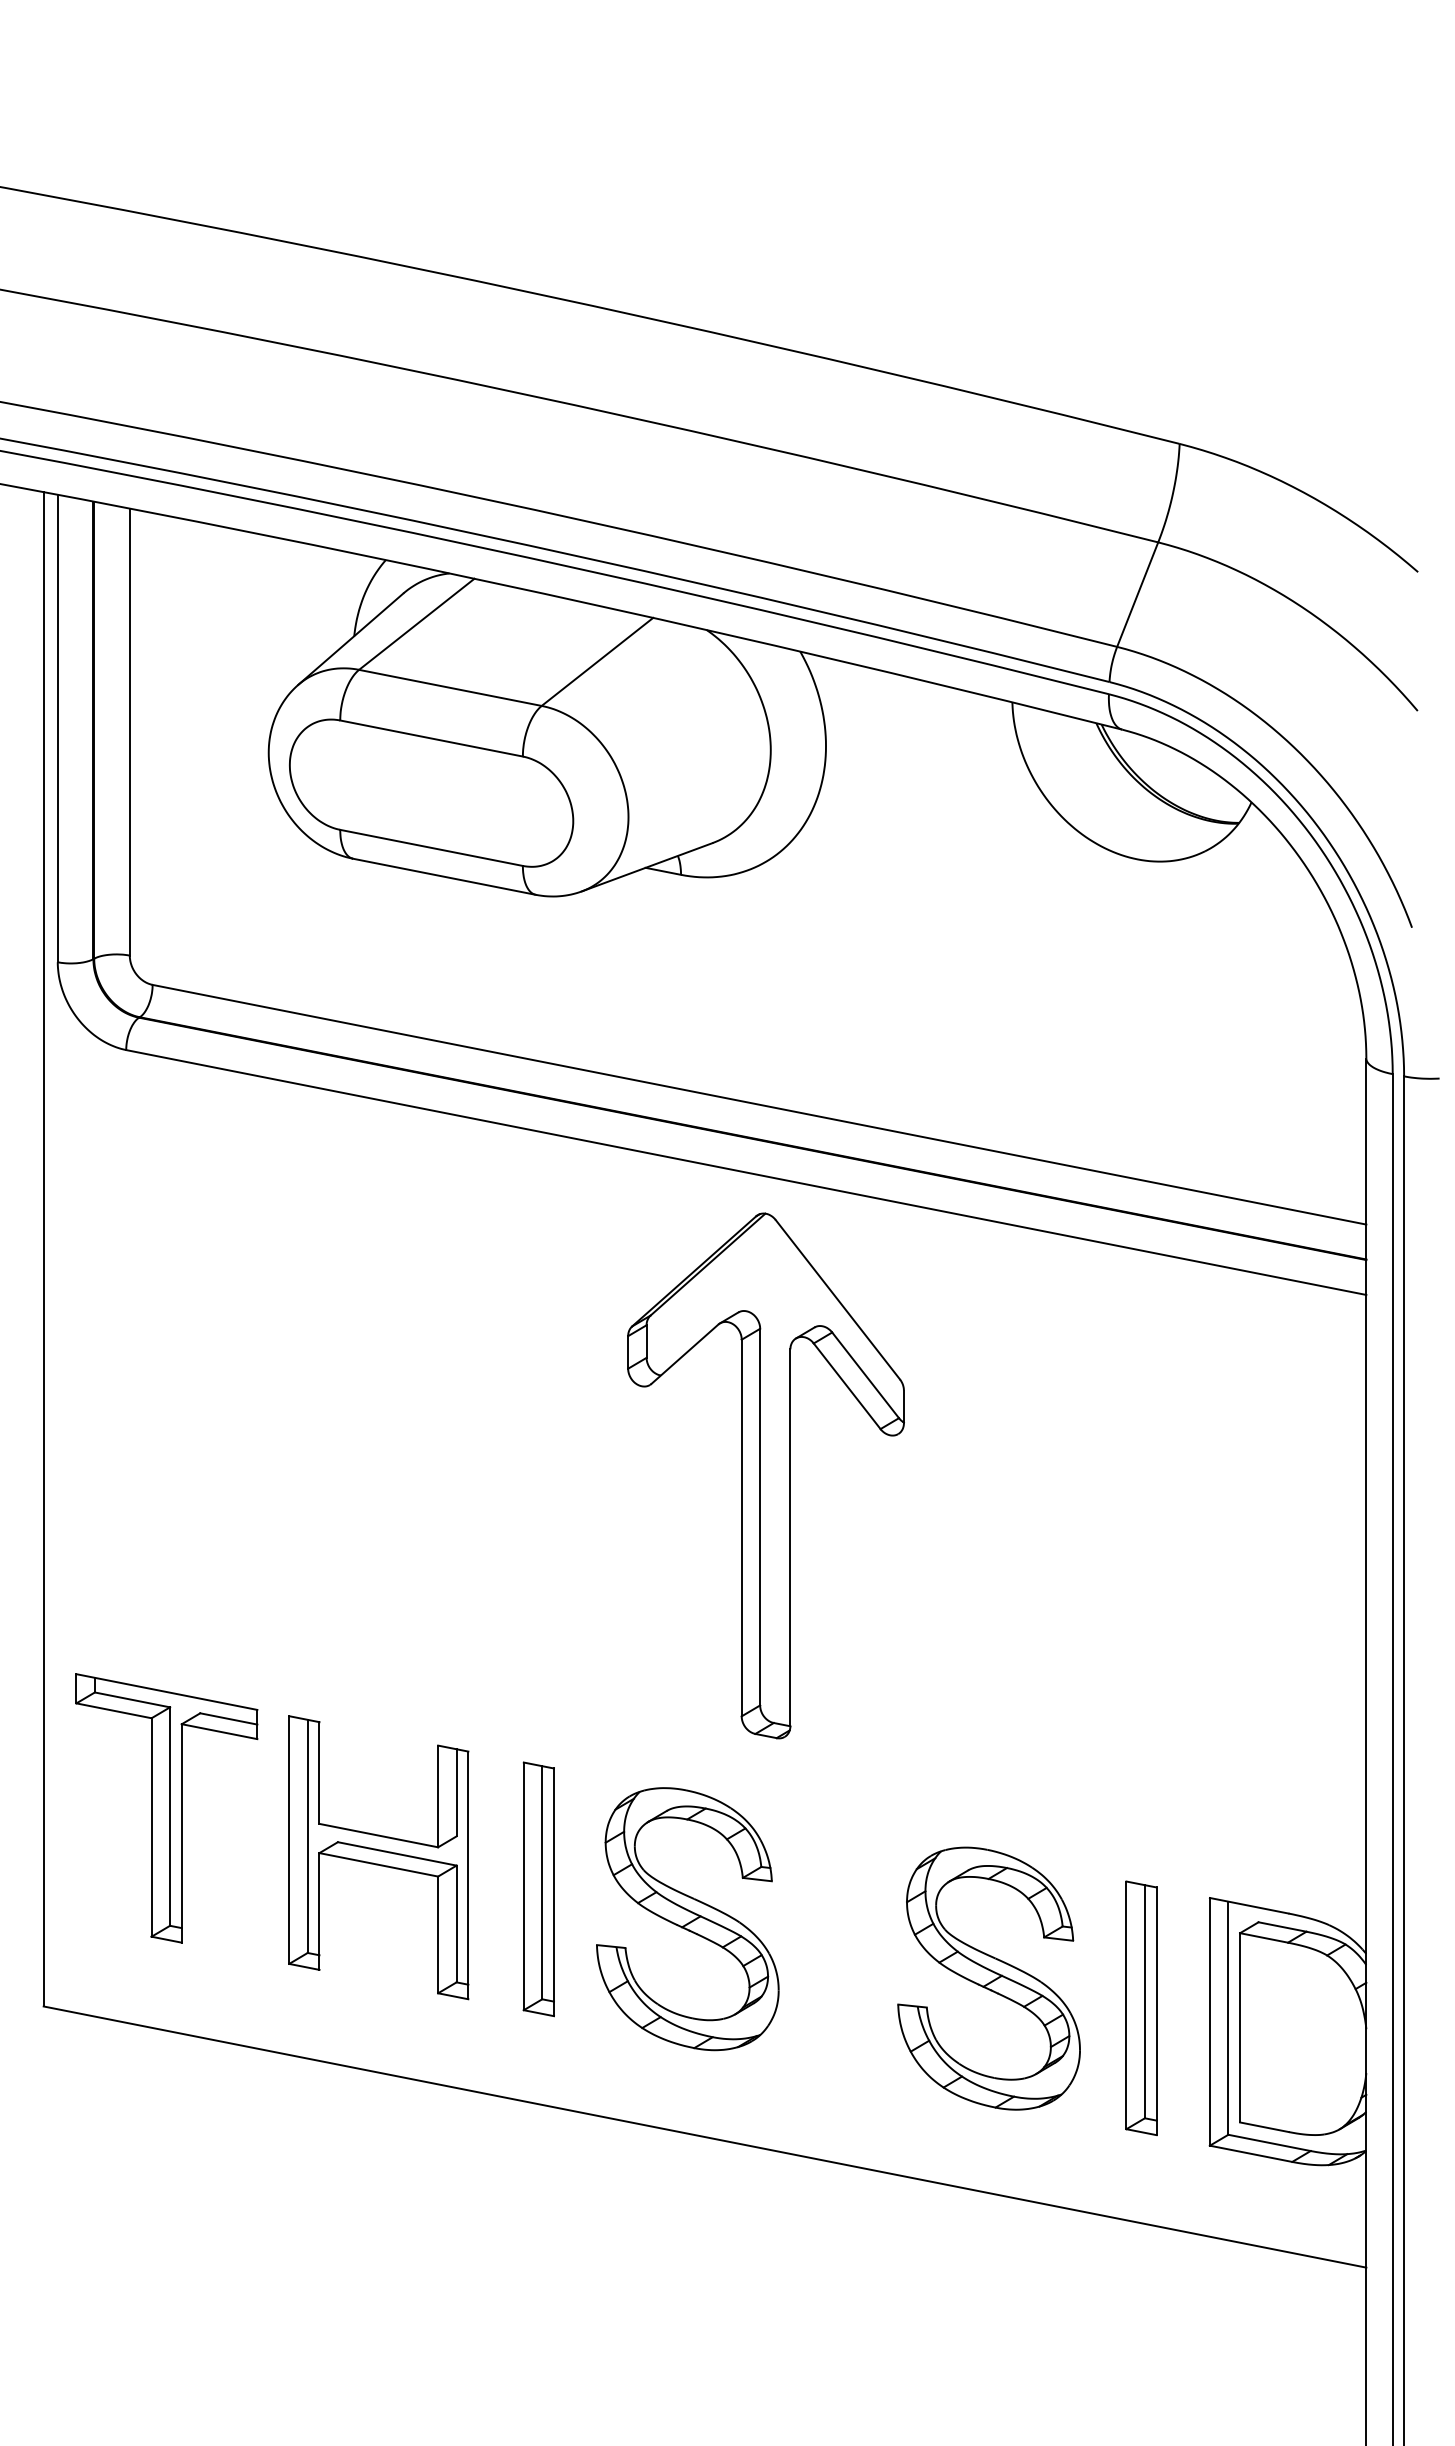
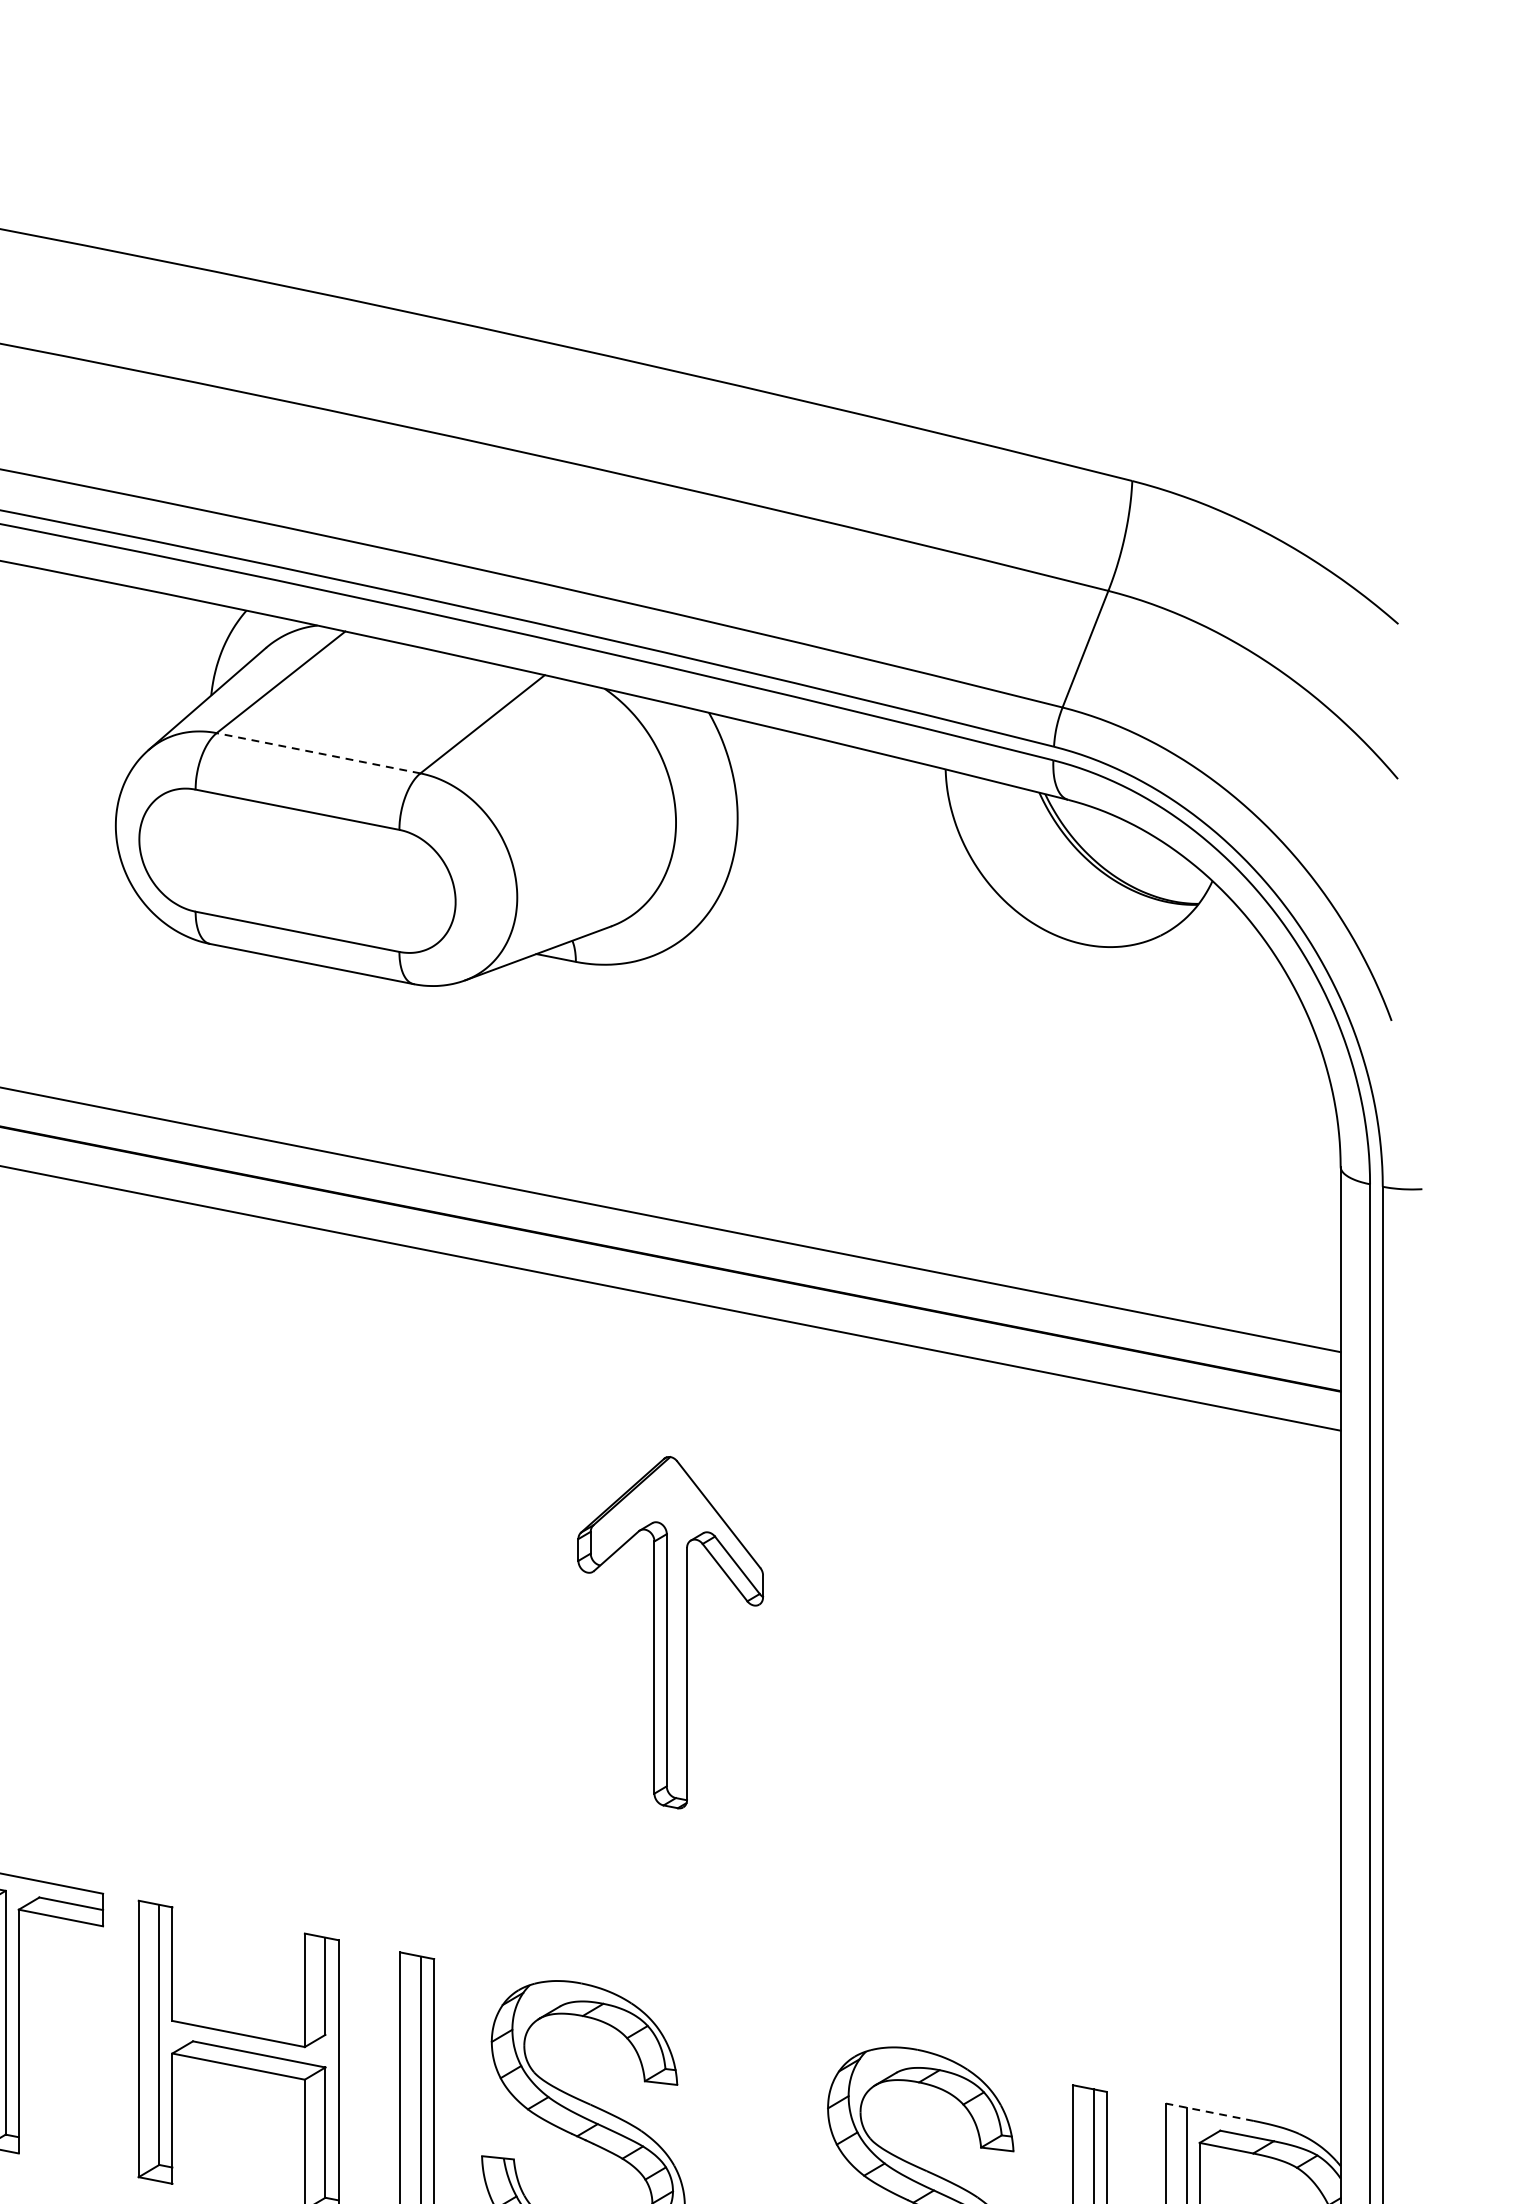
line: (449, 687) -> (317, 752), solid -> dashed
part: (765, 1475) -> (670, 1632), size x0.6
line: (1248, 1905) -> (1209, 2111), solid -> dashed

